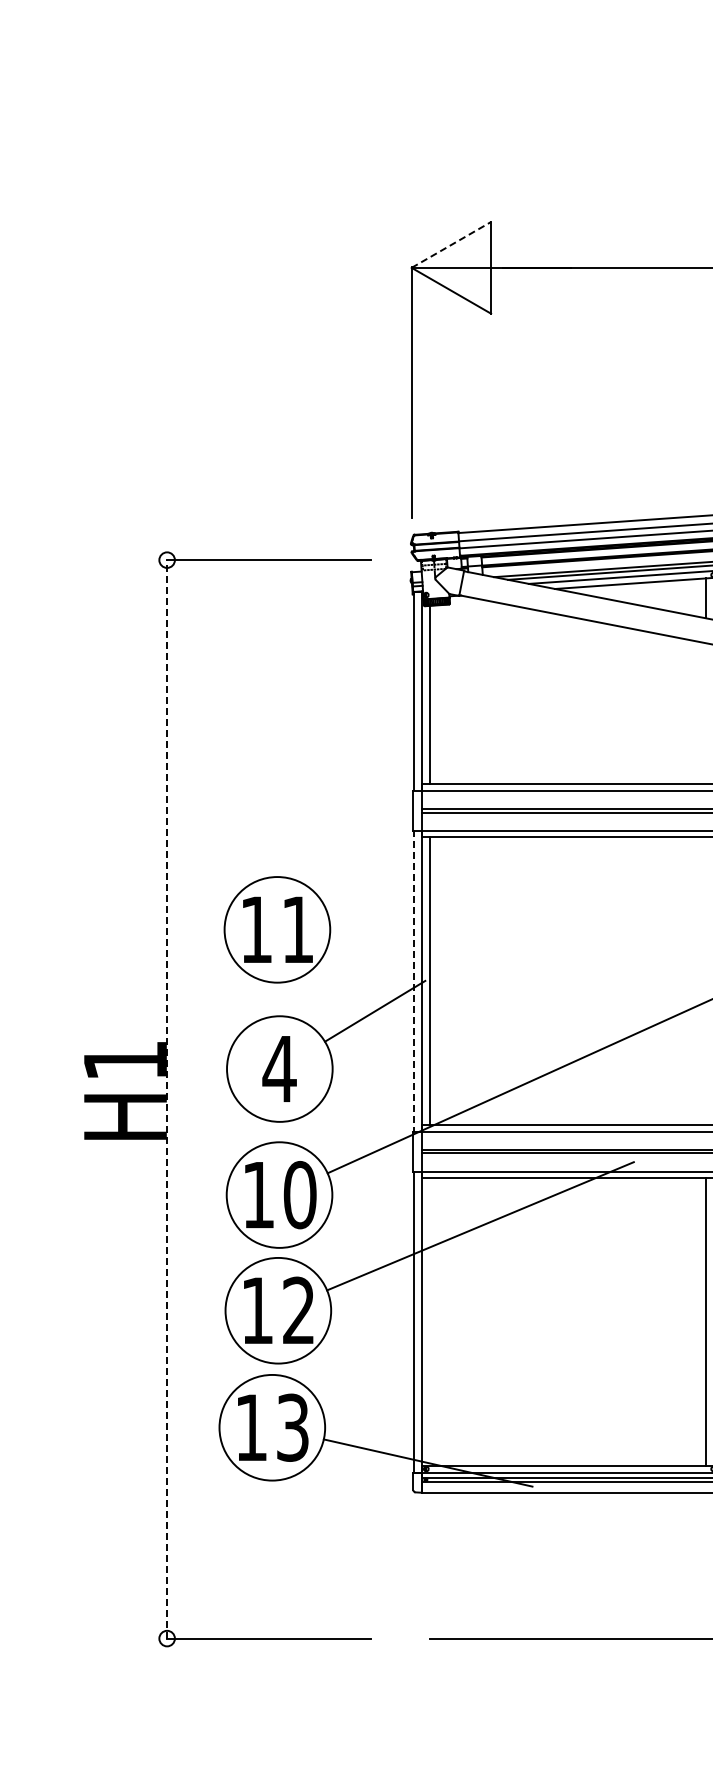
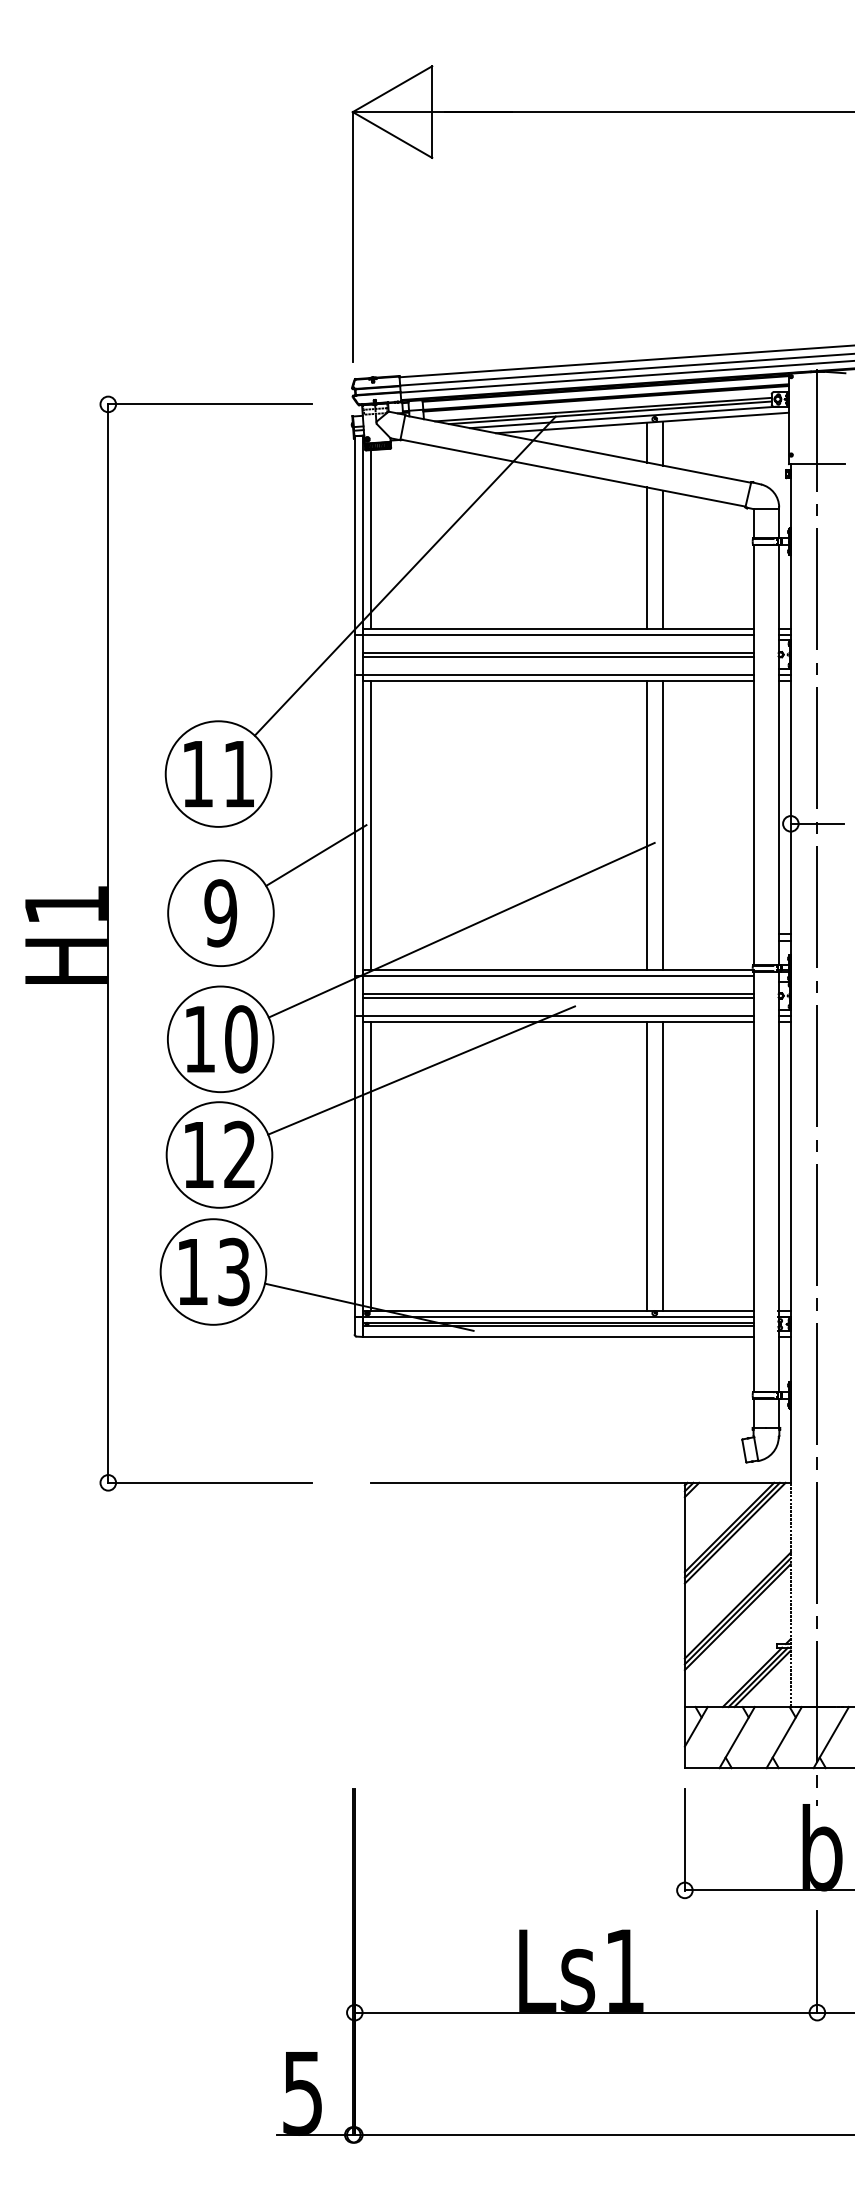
line: (451, 245) -> (392, 89), dashed -> solid
line: (705, 713) -> (646, 557), added
line: (463, 731) -> (404, 575), added
line: (413, 981) -> (354, 825), dashed -> solid
line: (705, 981) -> (646, 825), added
text: (279, 1069) -> (220, 913), 4 -> 9
line: (167, 1099) -> (108, 943), dashed -> solid
line: (430, 1322) -> (371, 1166), added

